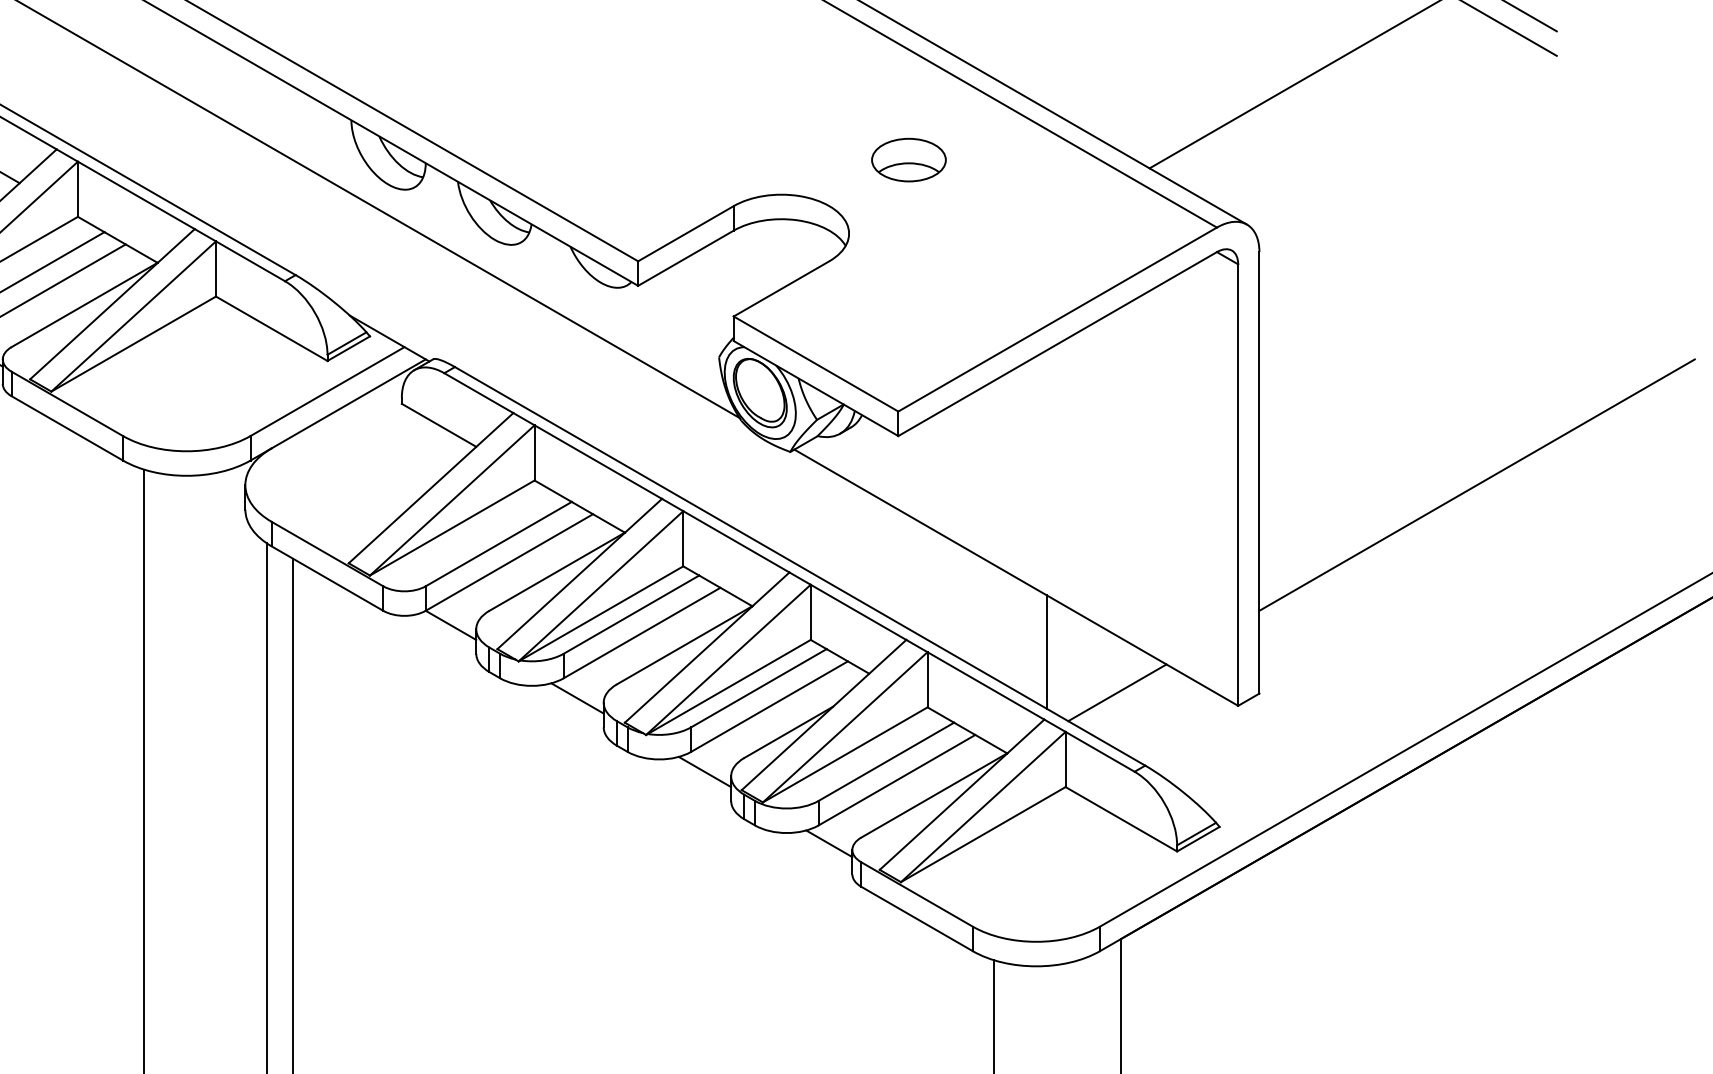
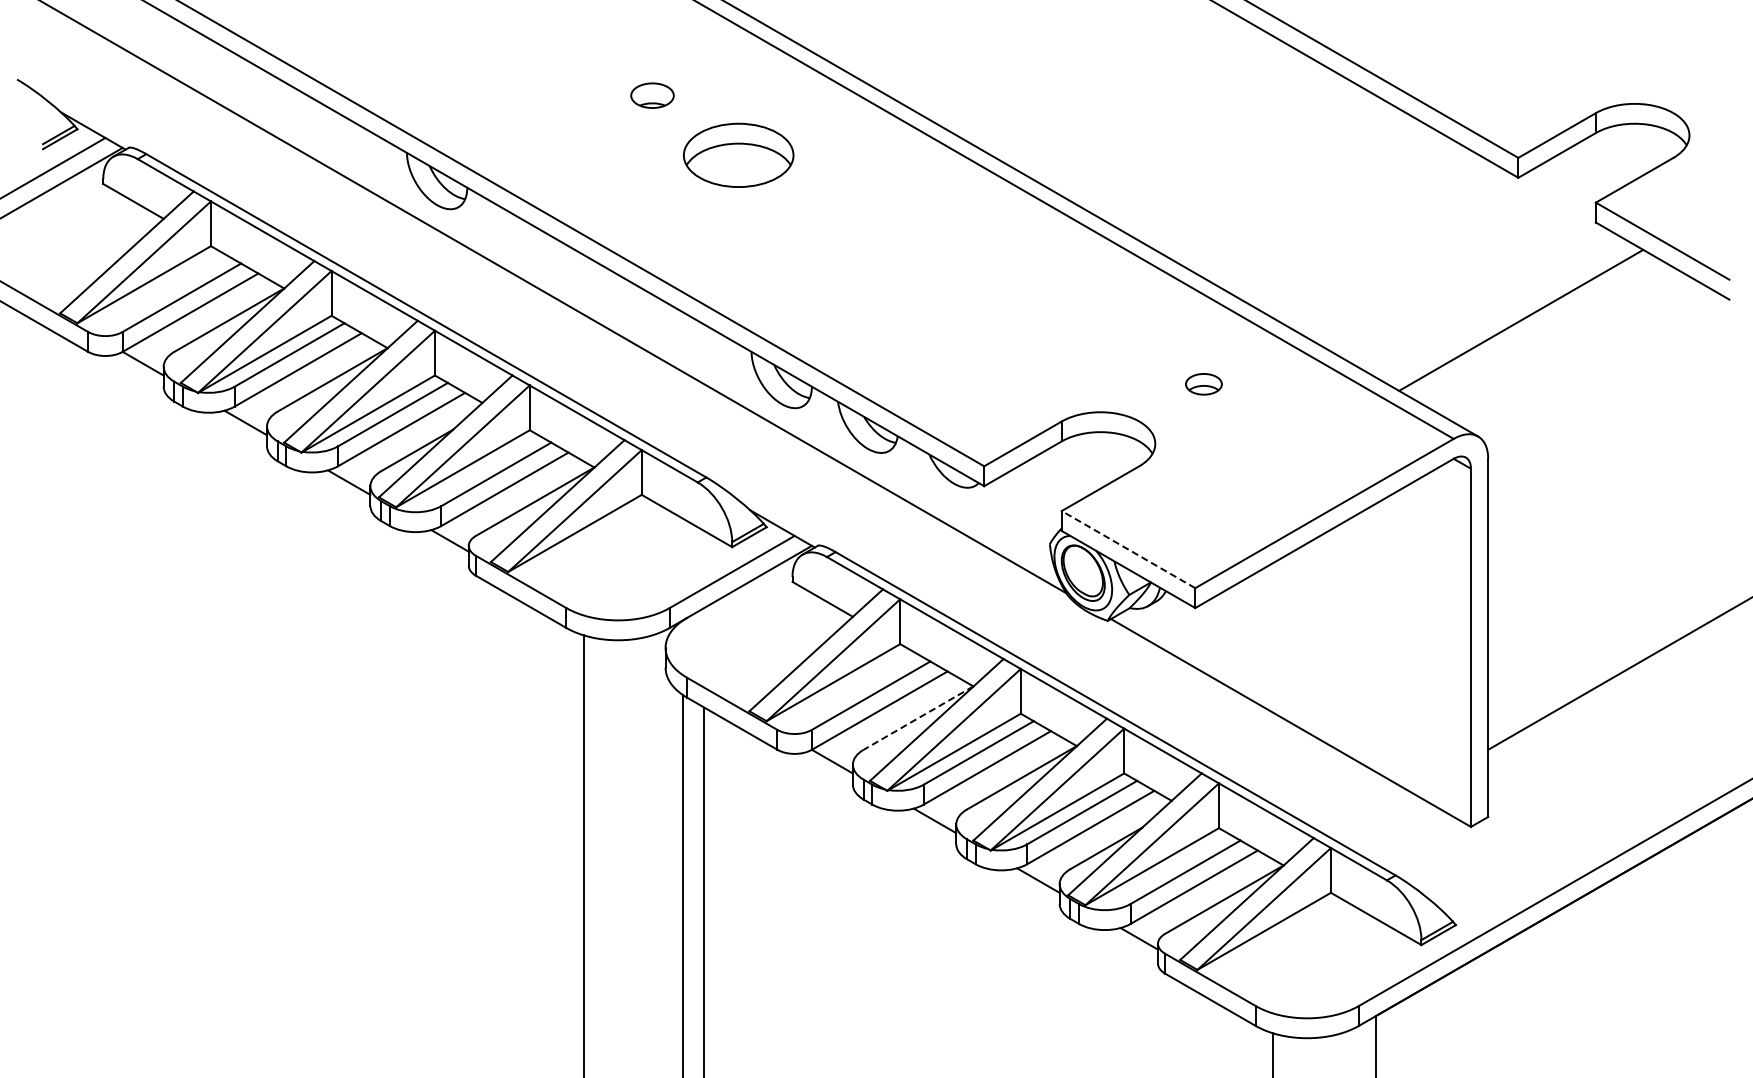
part: (908, 160) -> (1203, 384), size x0.6
line: (816, 363) -> (1128, 549), solid -> dashed
line: (557, 572) -> (918, 718), solid -> dashed
line: (1046, 652) -> (1315, 783), removed
line: (1116, 693) -> (1372, 816), removed

